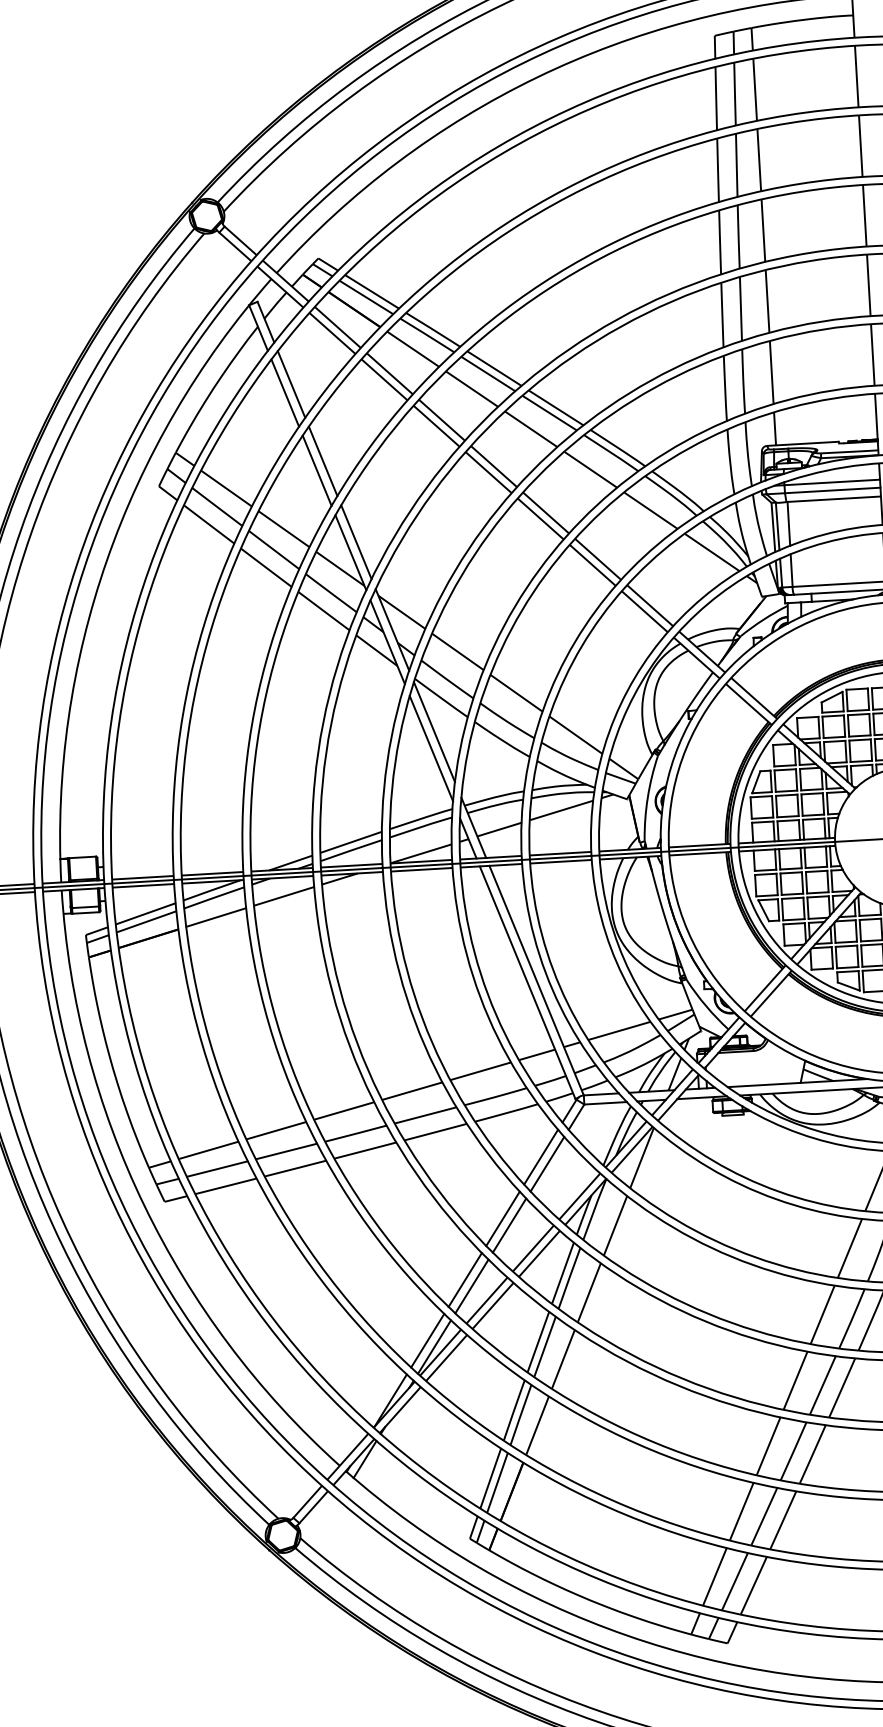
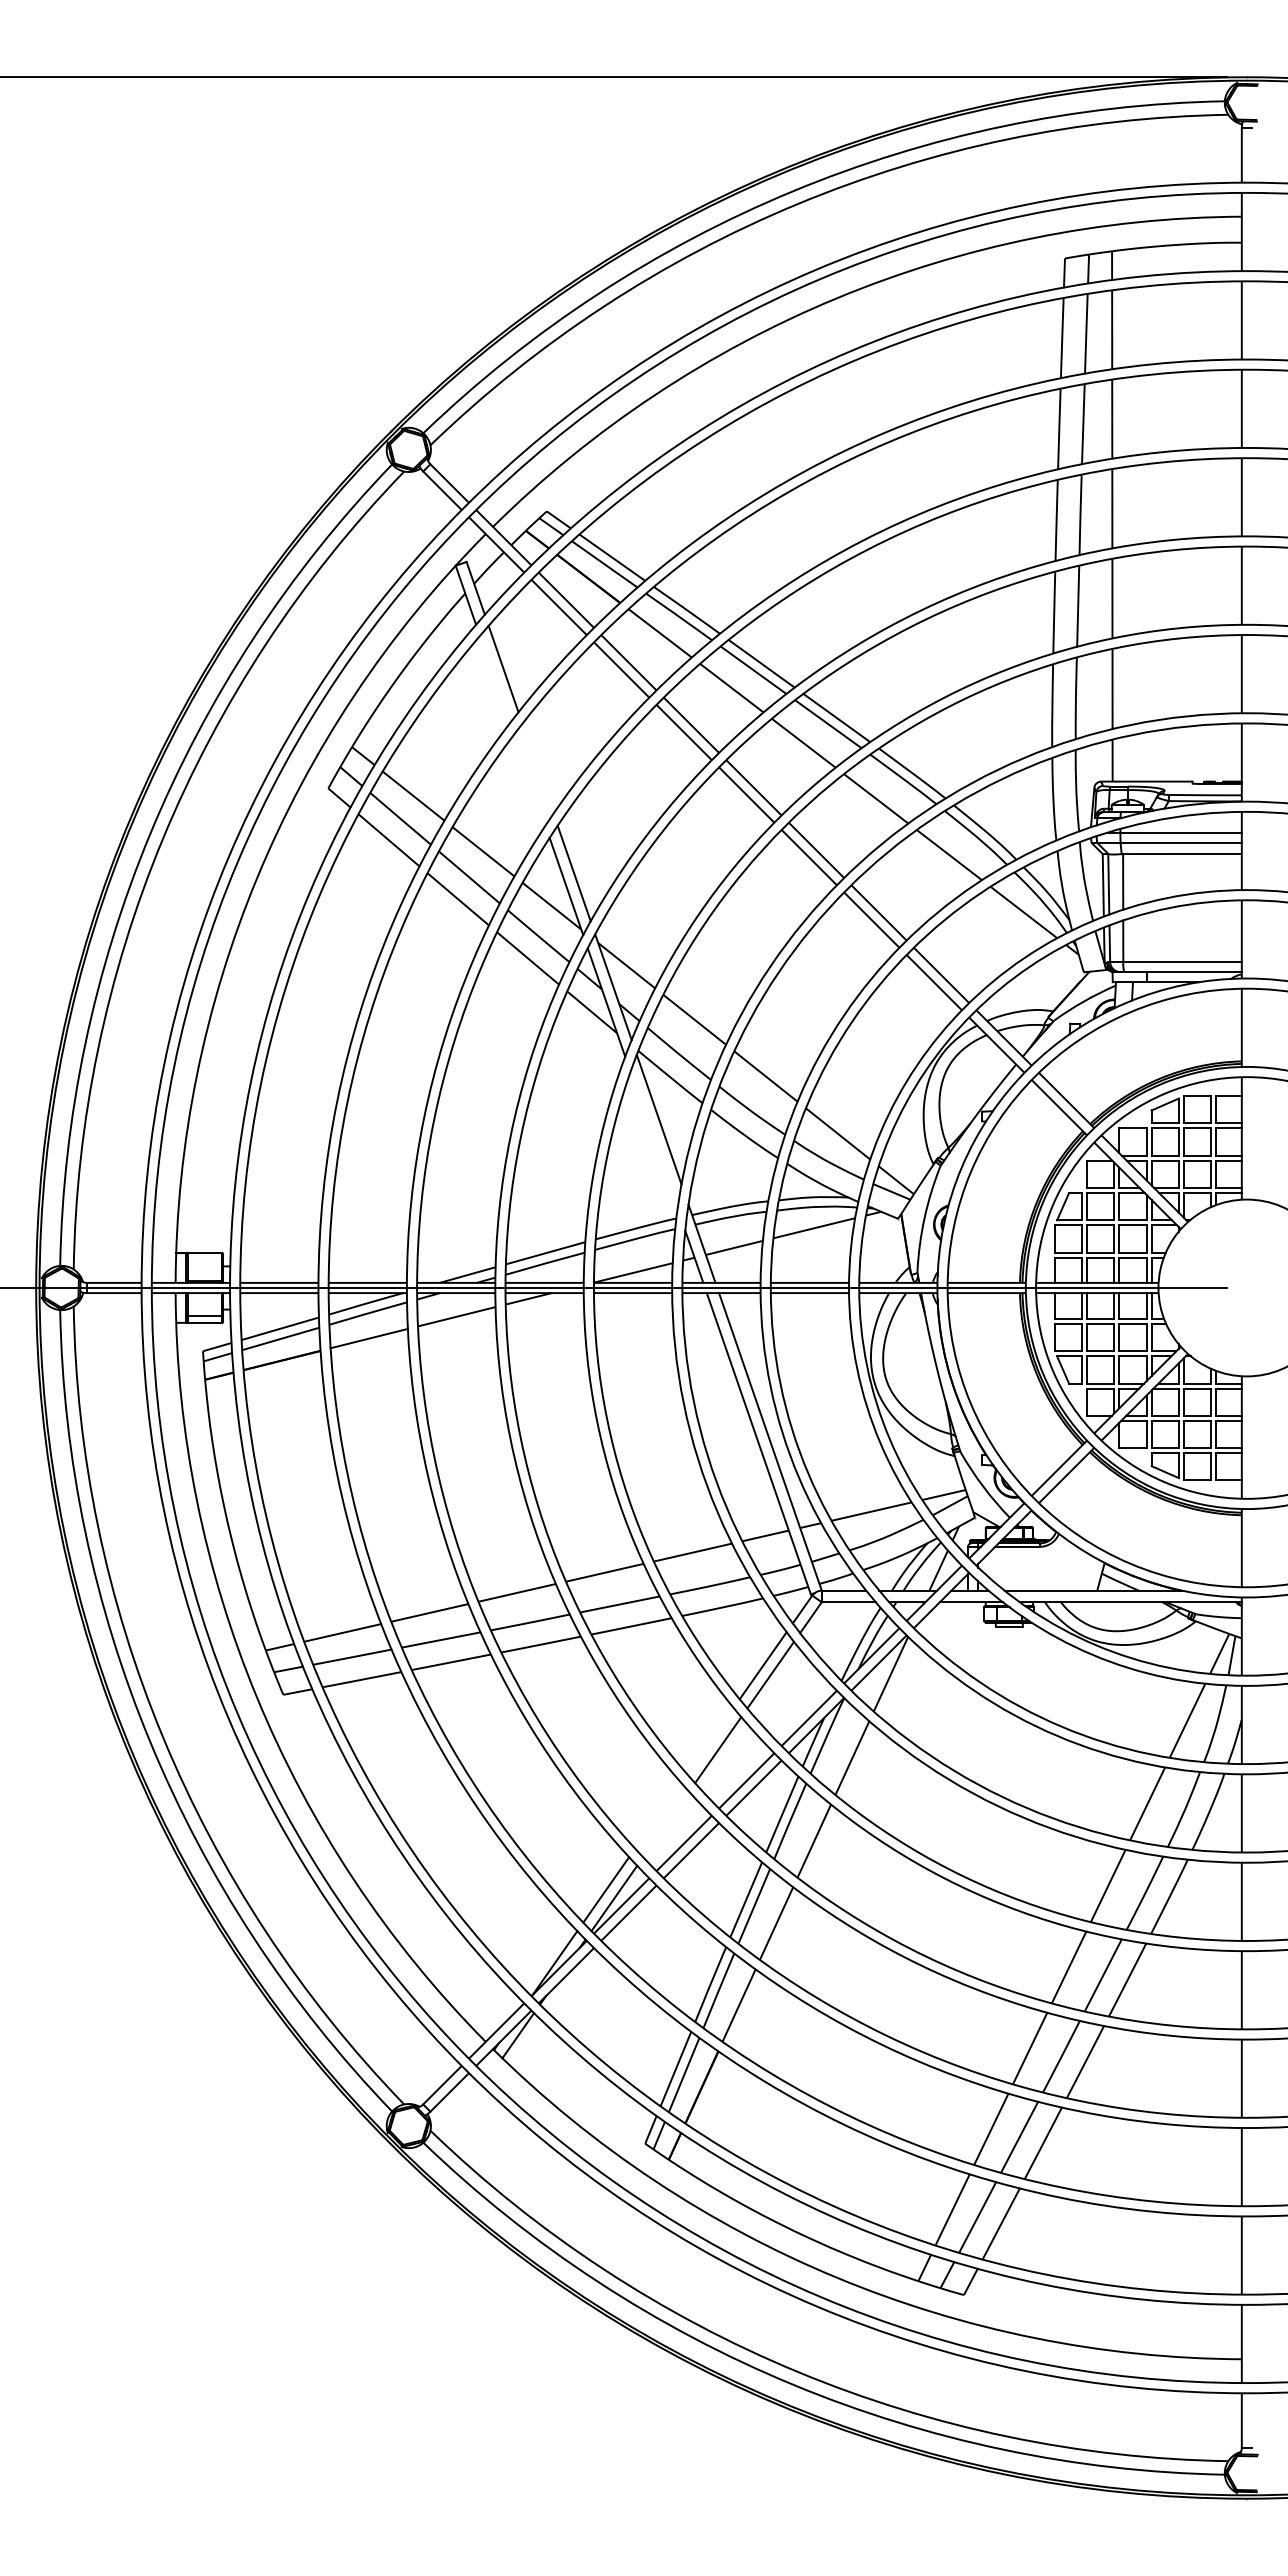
line: (284, 393) -> (494, 679), removed
line: (322, 461) -> (537, 768), removed
line: (316, 470) -> (529, 779), removed
line: (430, 748) -> (653, 1140), removed
line: (503, 1218) -> (710, 1740), removed
line: (465, 1279) -> (658, 1815), removed
line: (472, 1286) -> (666, 1824), removed

